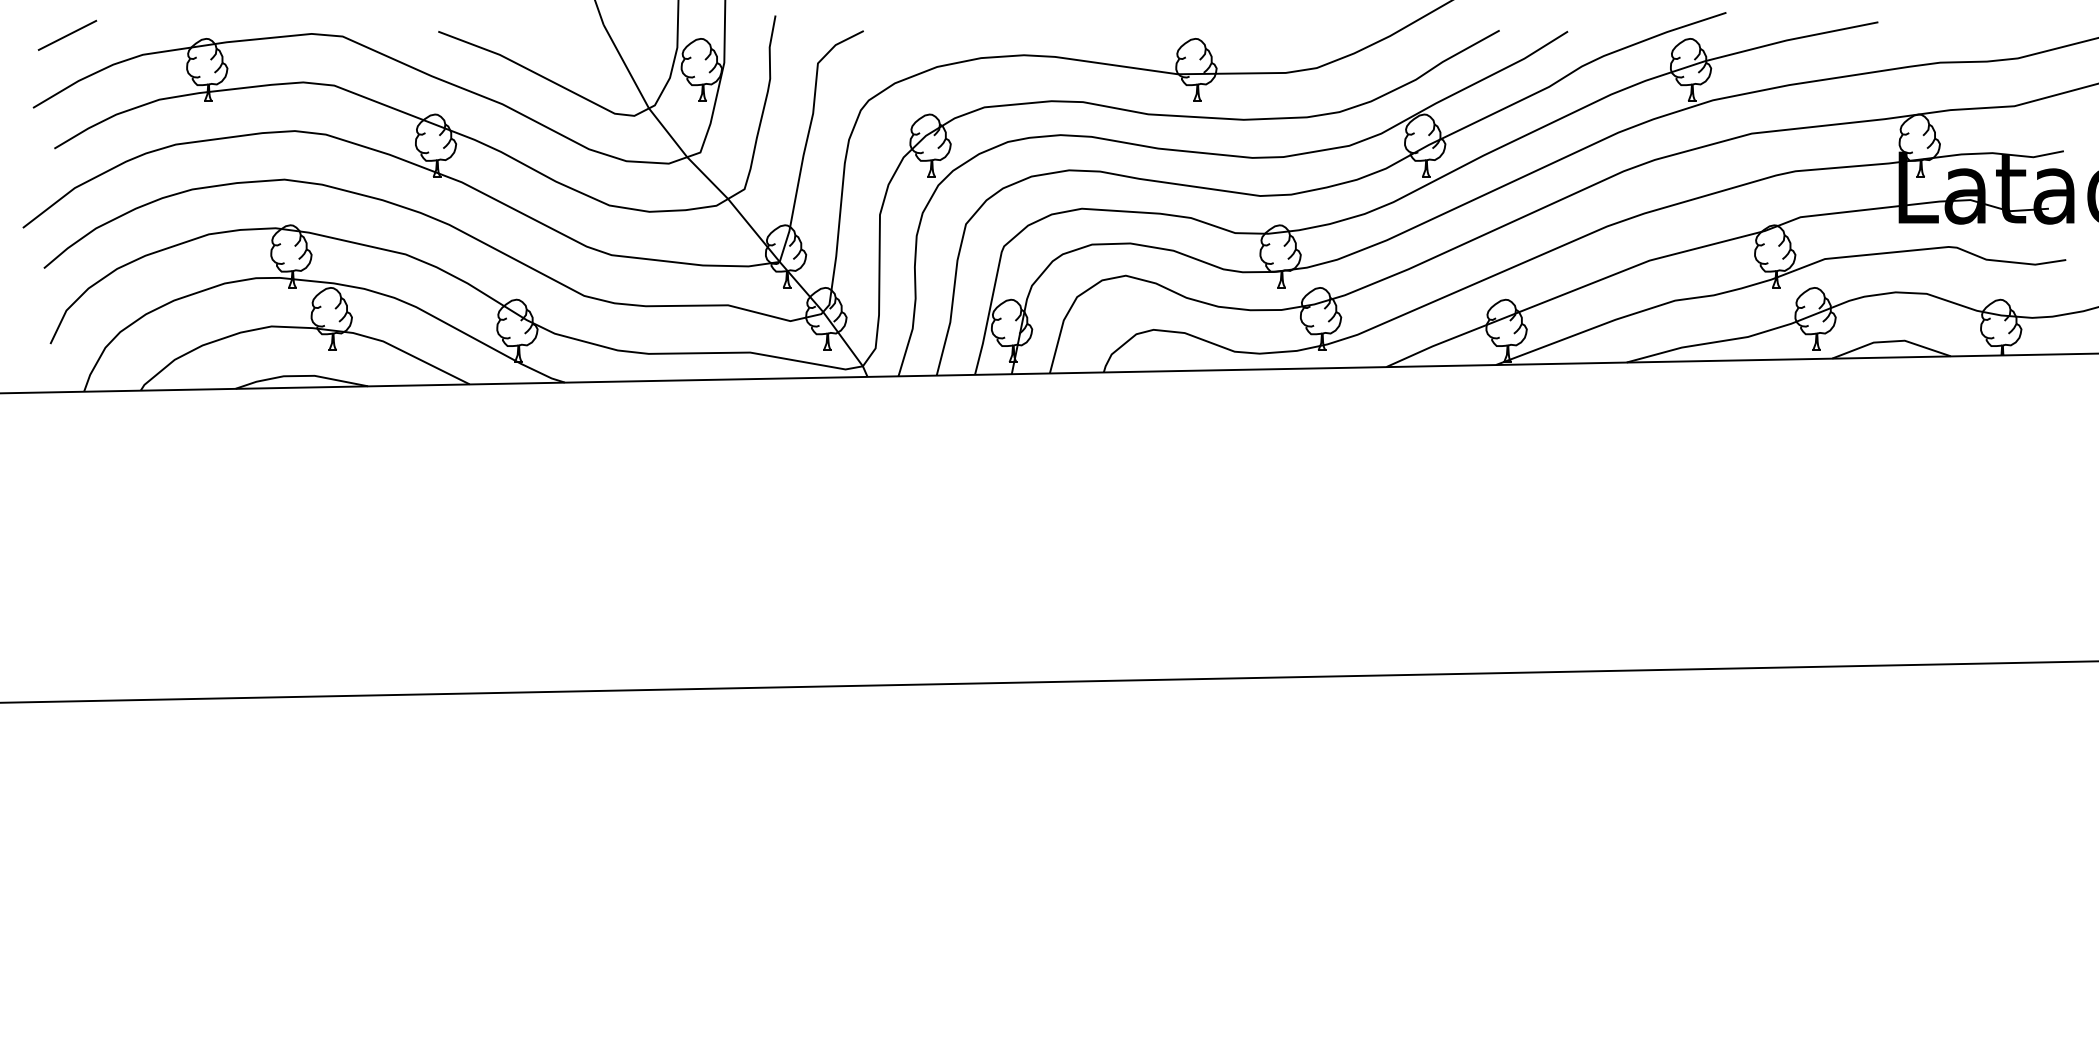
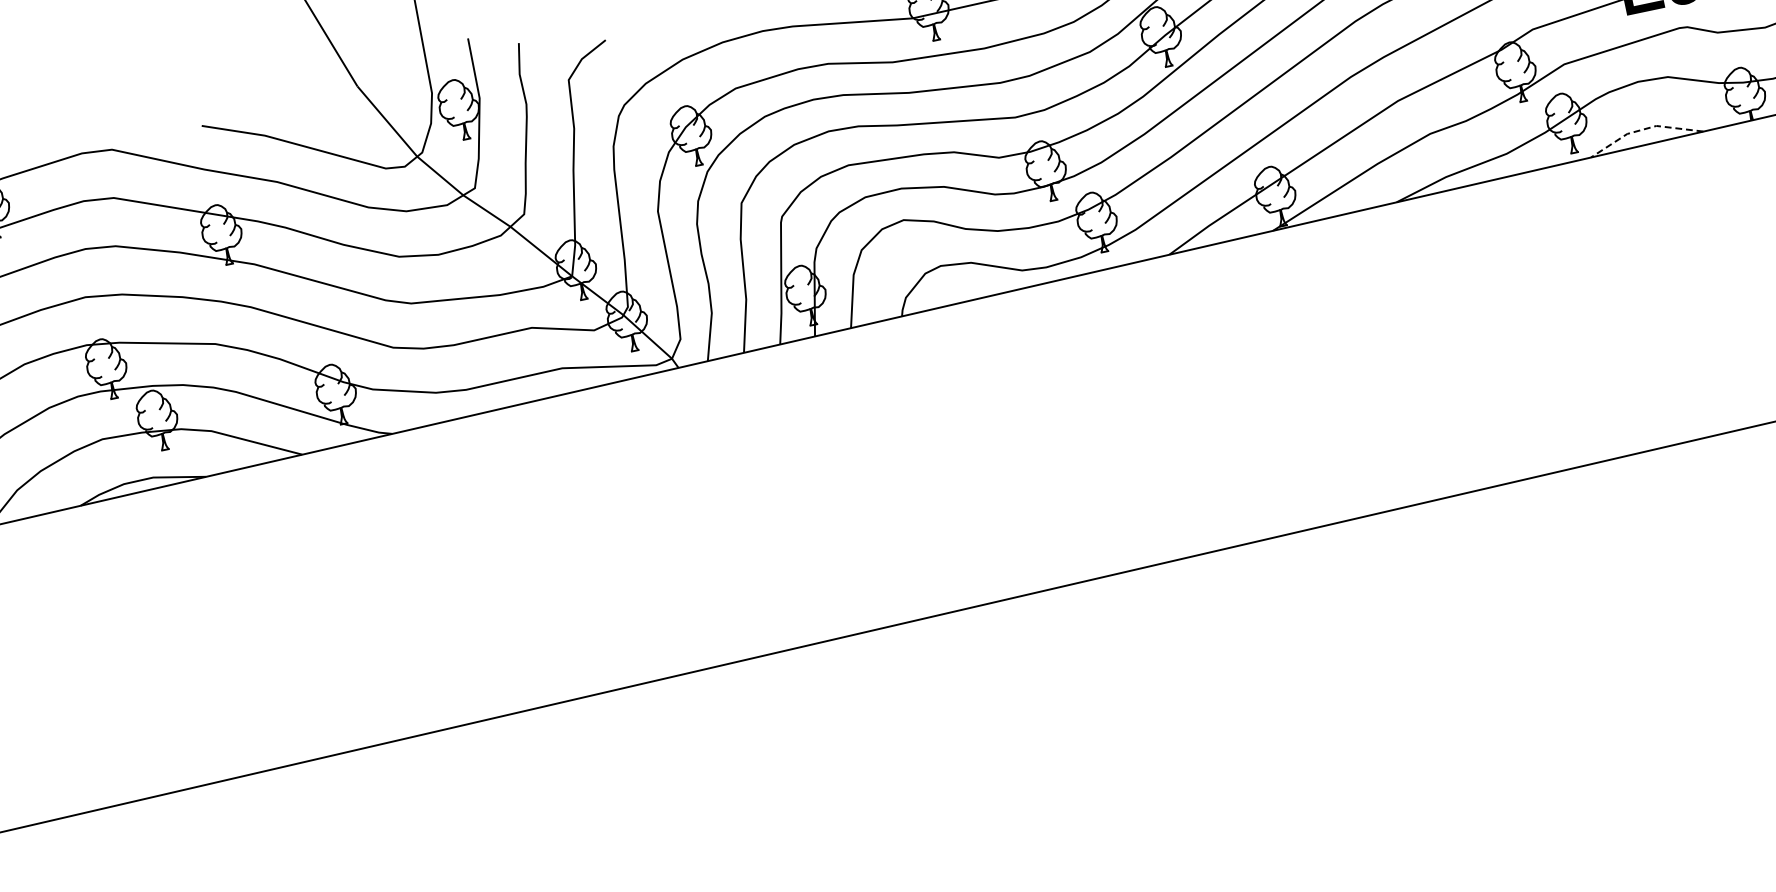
line: (1891, 341) -> (1643, 129), solid -> dashed

